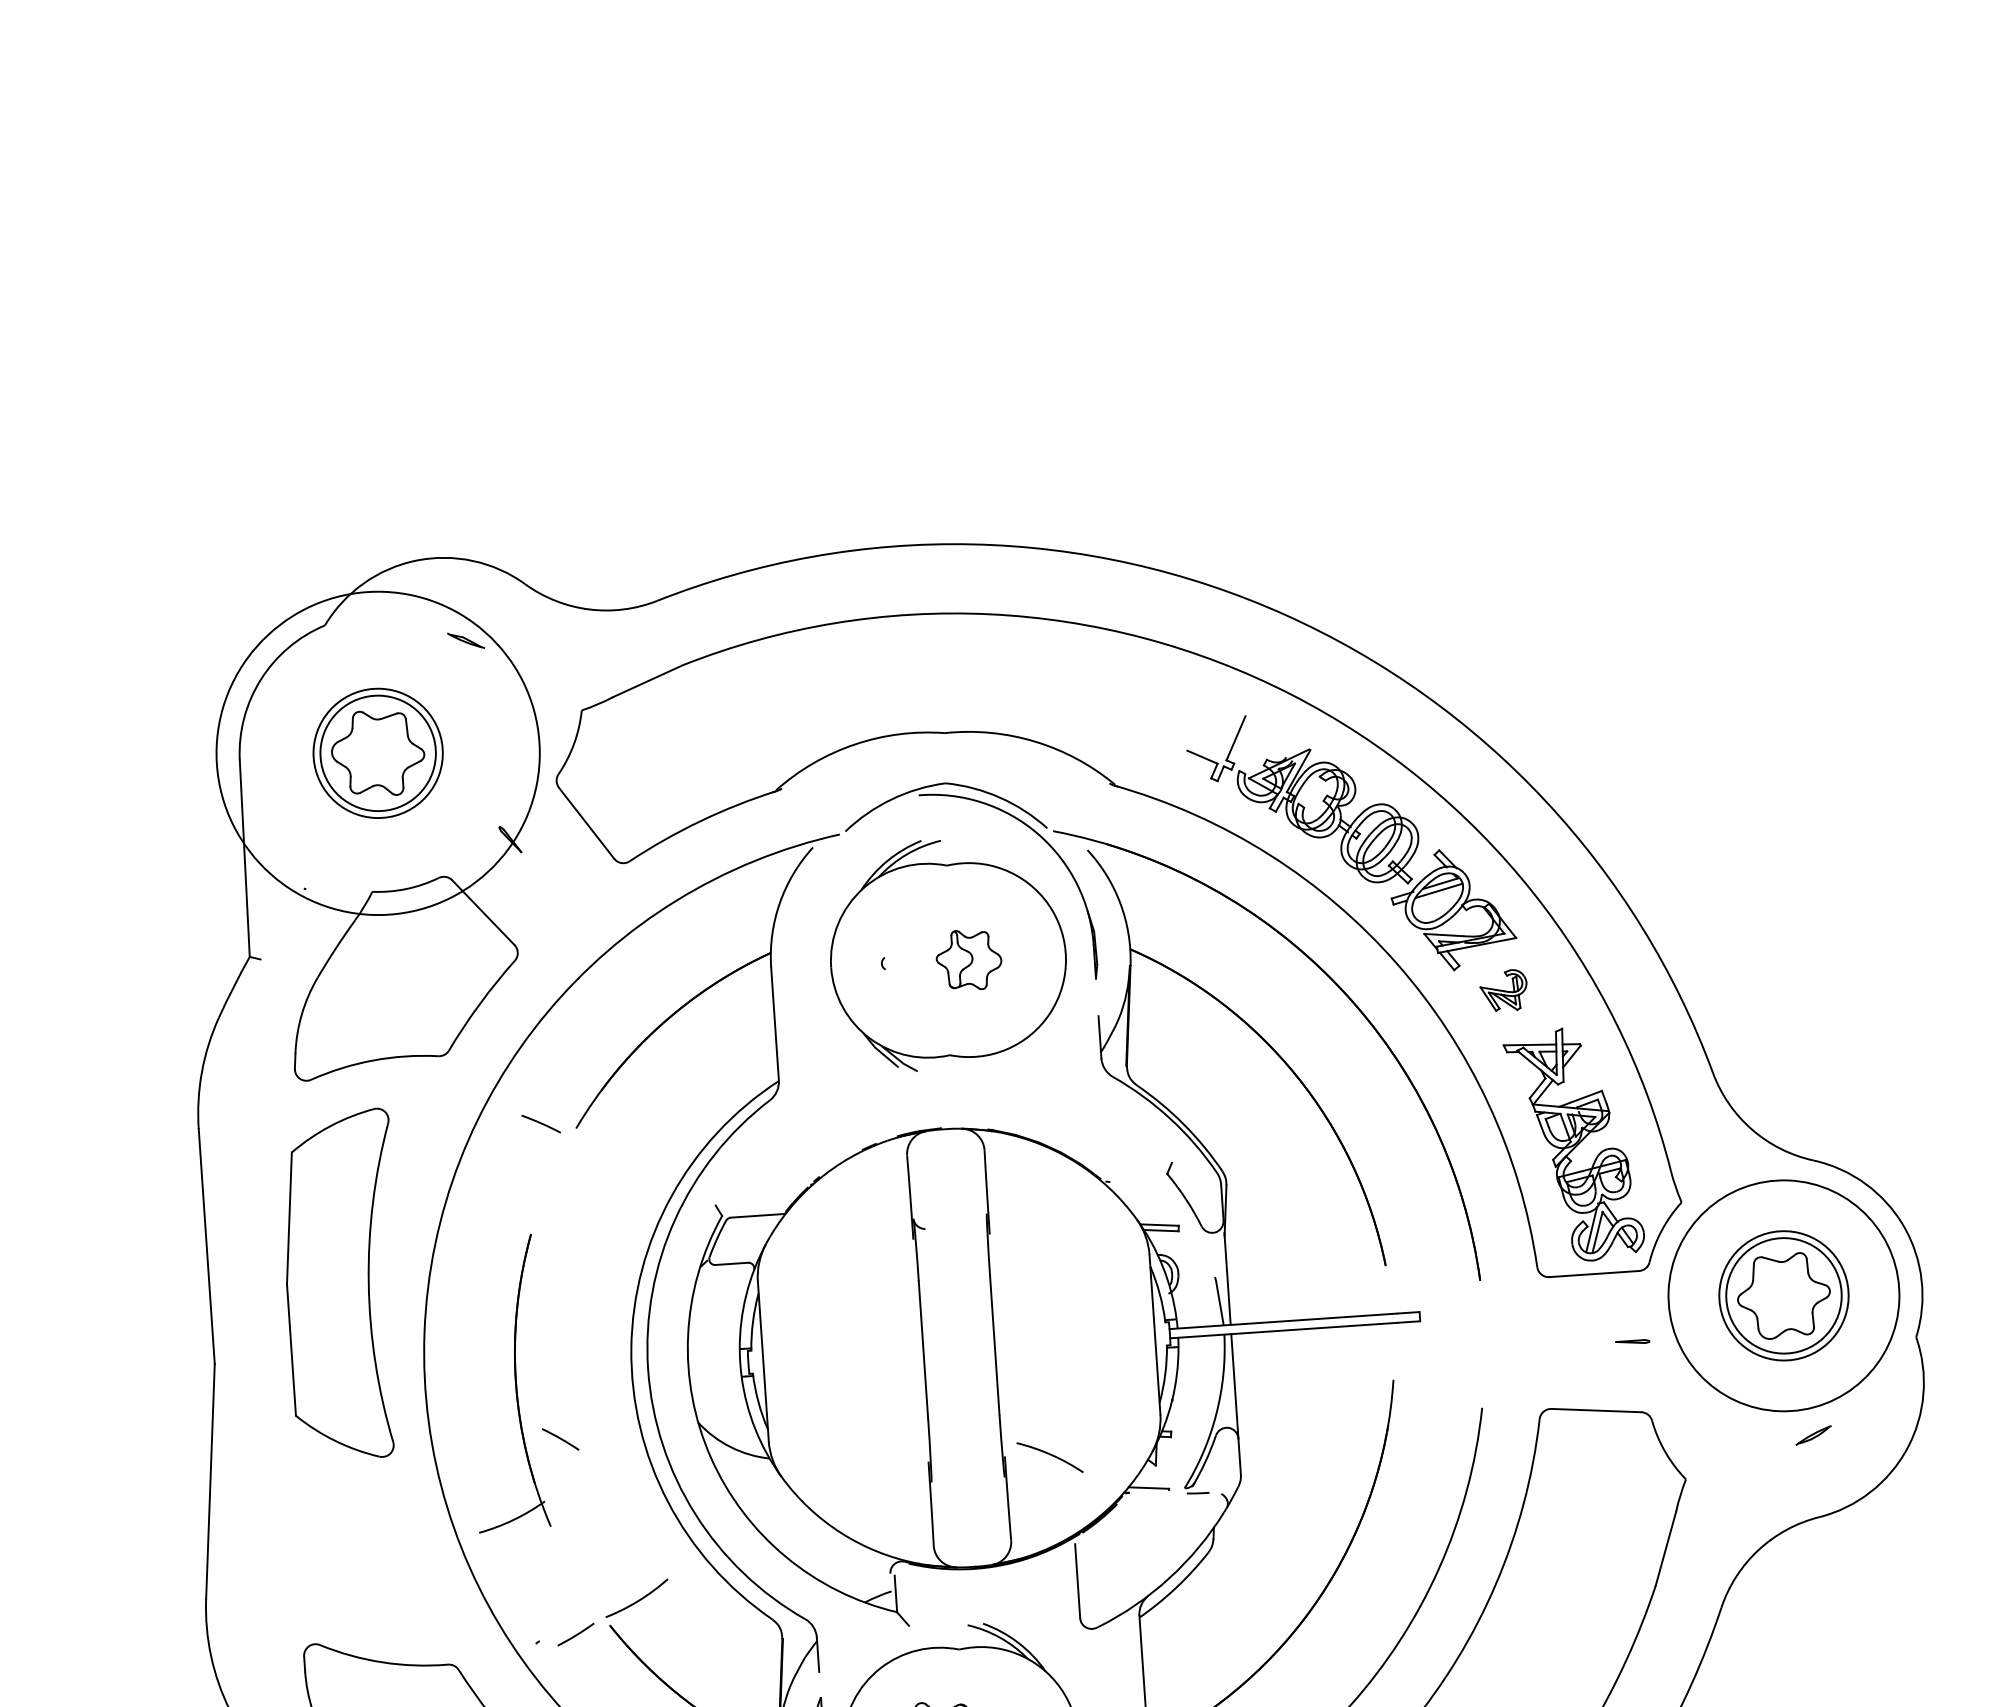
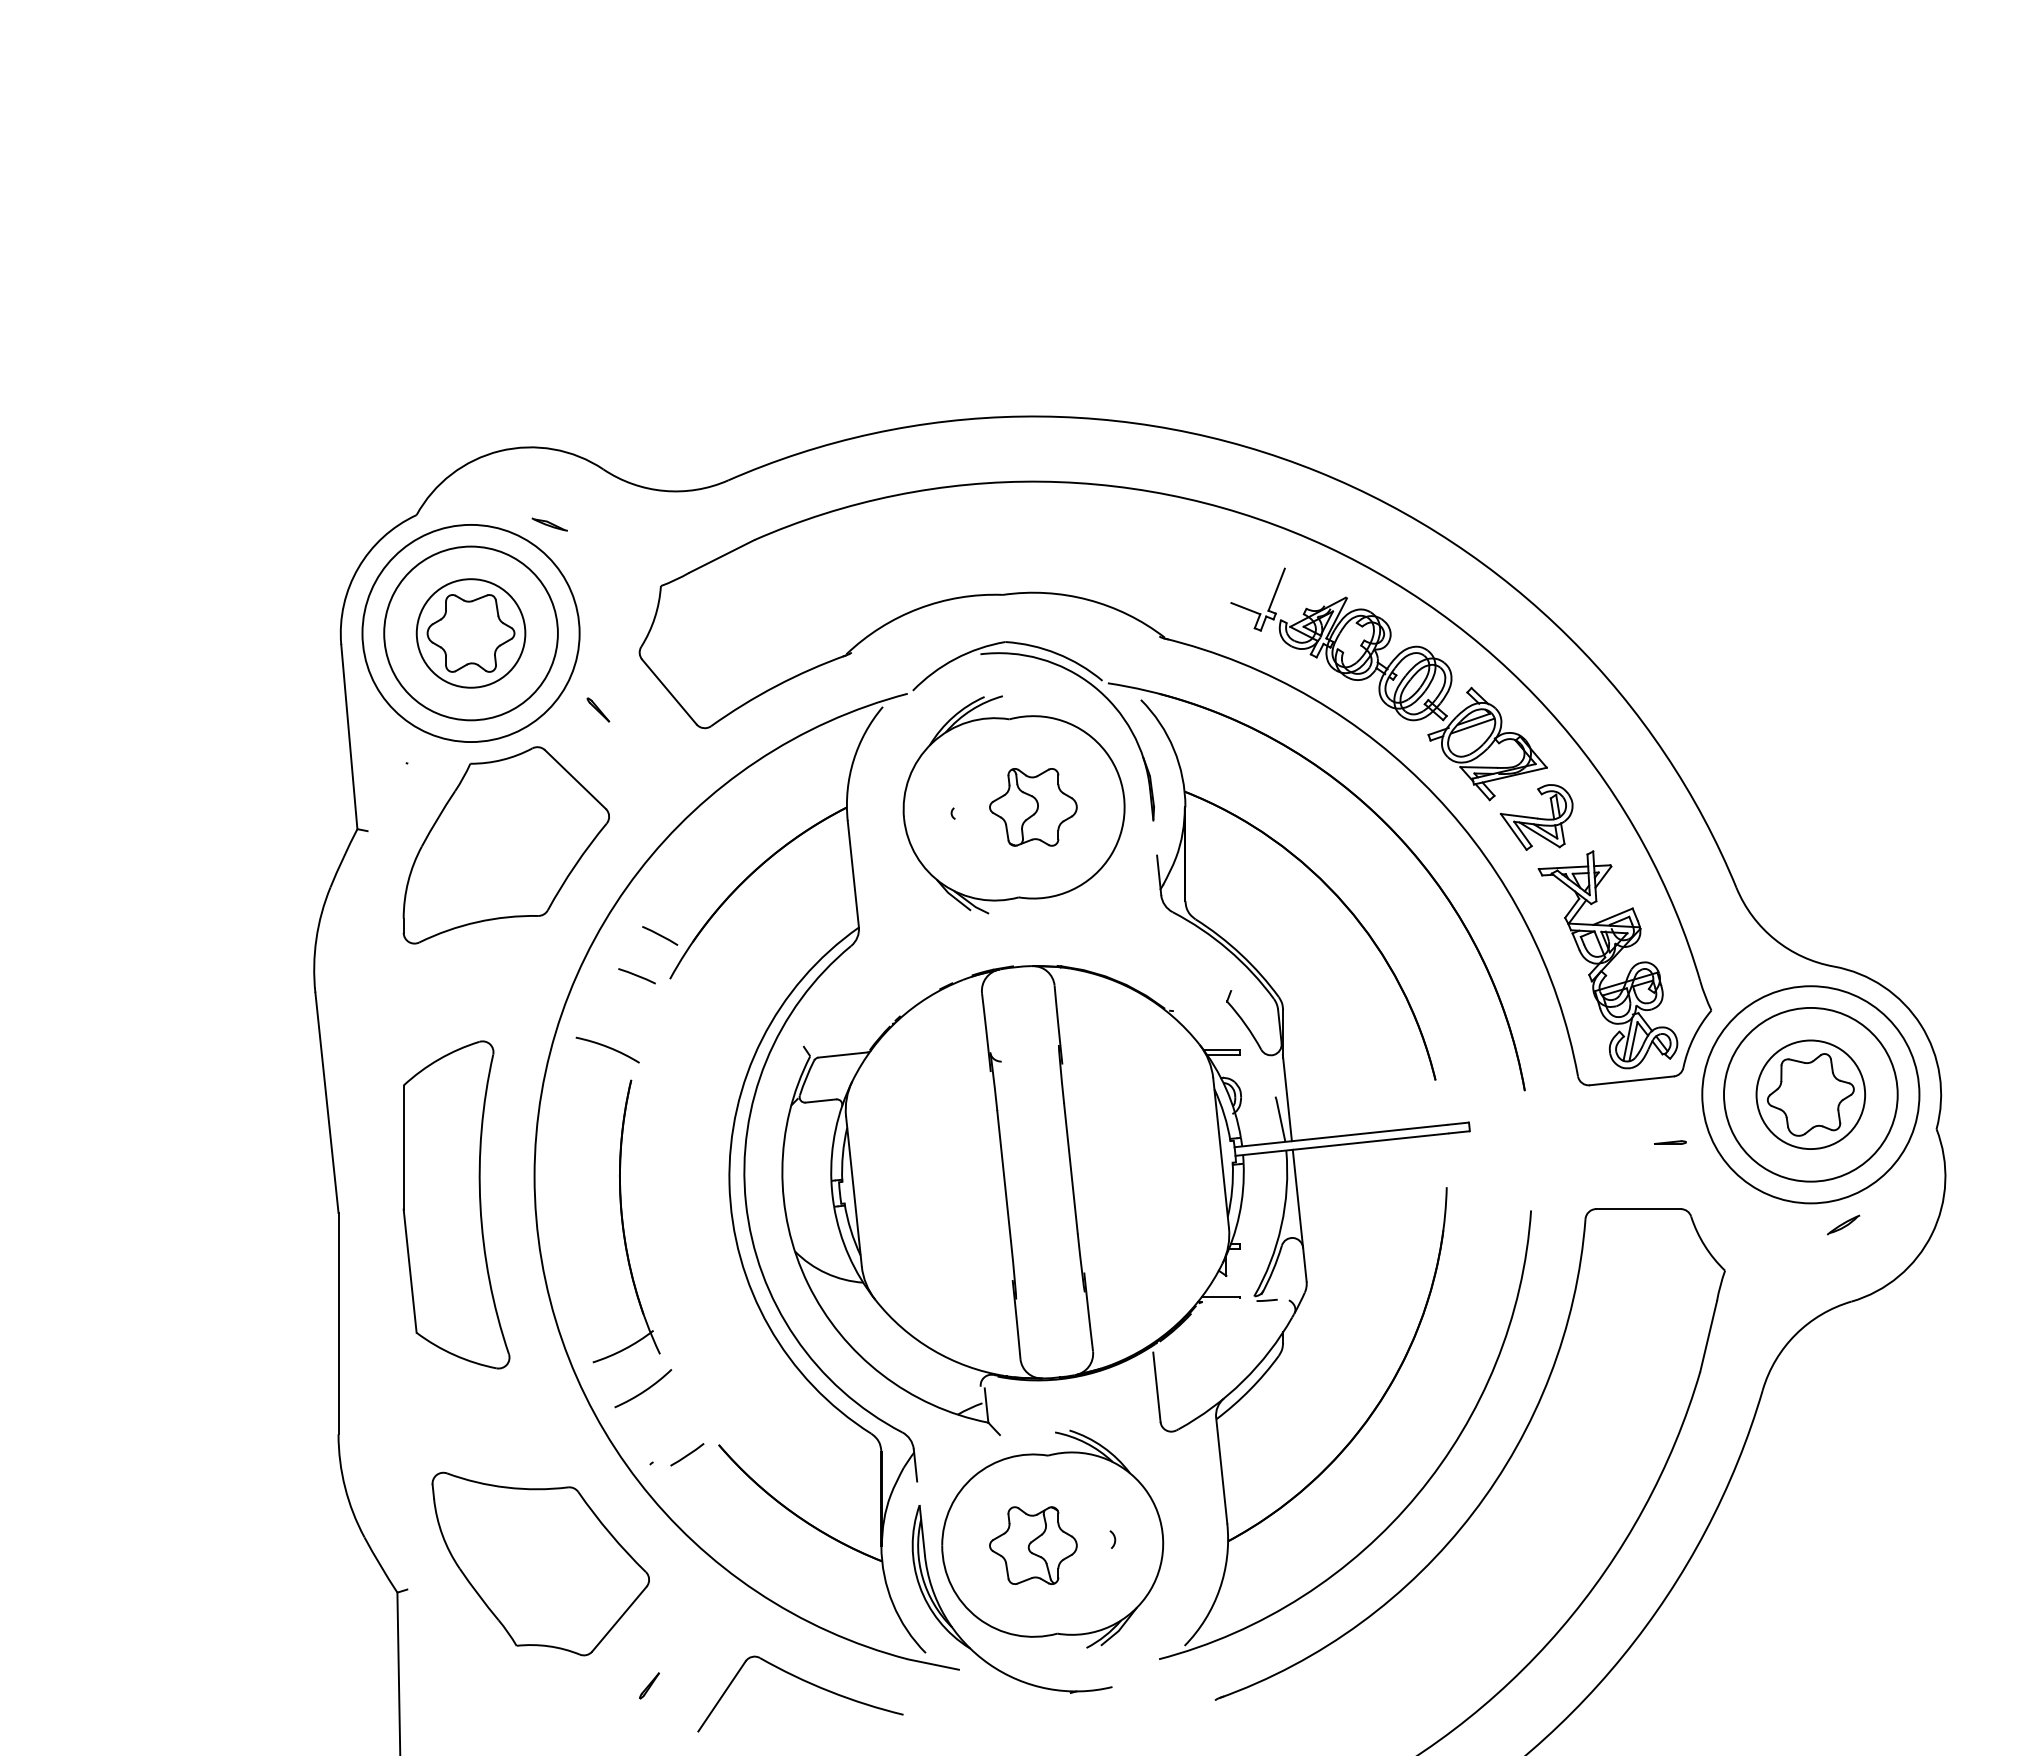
circle: (377, 753) -> (470, 633), size x0.71
circle: (377, 753) -> (470, 633), size x1.43
part: (969, 960) -> (1033, 807), size x1.43
part: (1503, 990) -> (1536, 817), size x1.67
part: (343, 1281) -> (456, 1204), moved
circle: (1783, 1295) -> (1810, 1094), size x1.43
line: (561, 1439) -> (660, 935), moved
arc: (1050, 1455) -> (608, 1048), moved
arc: (637, 1600) -> (643, 1390), moved

